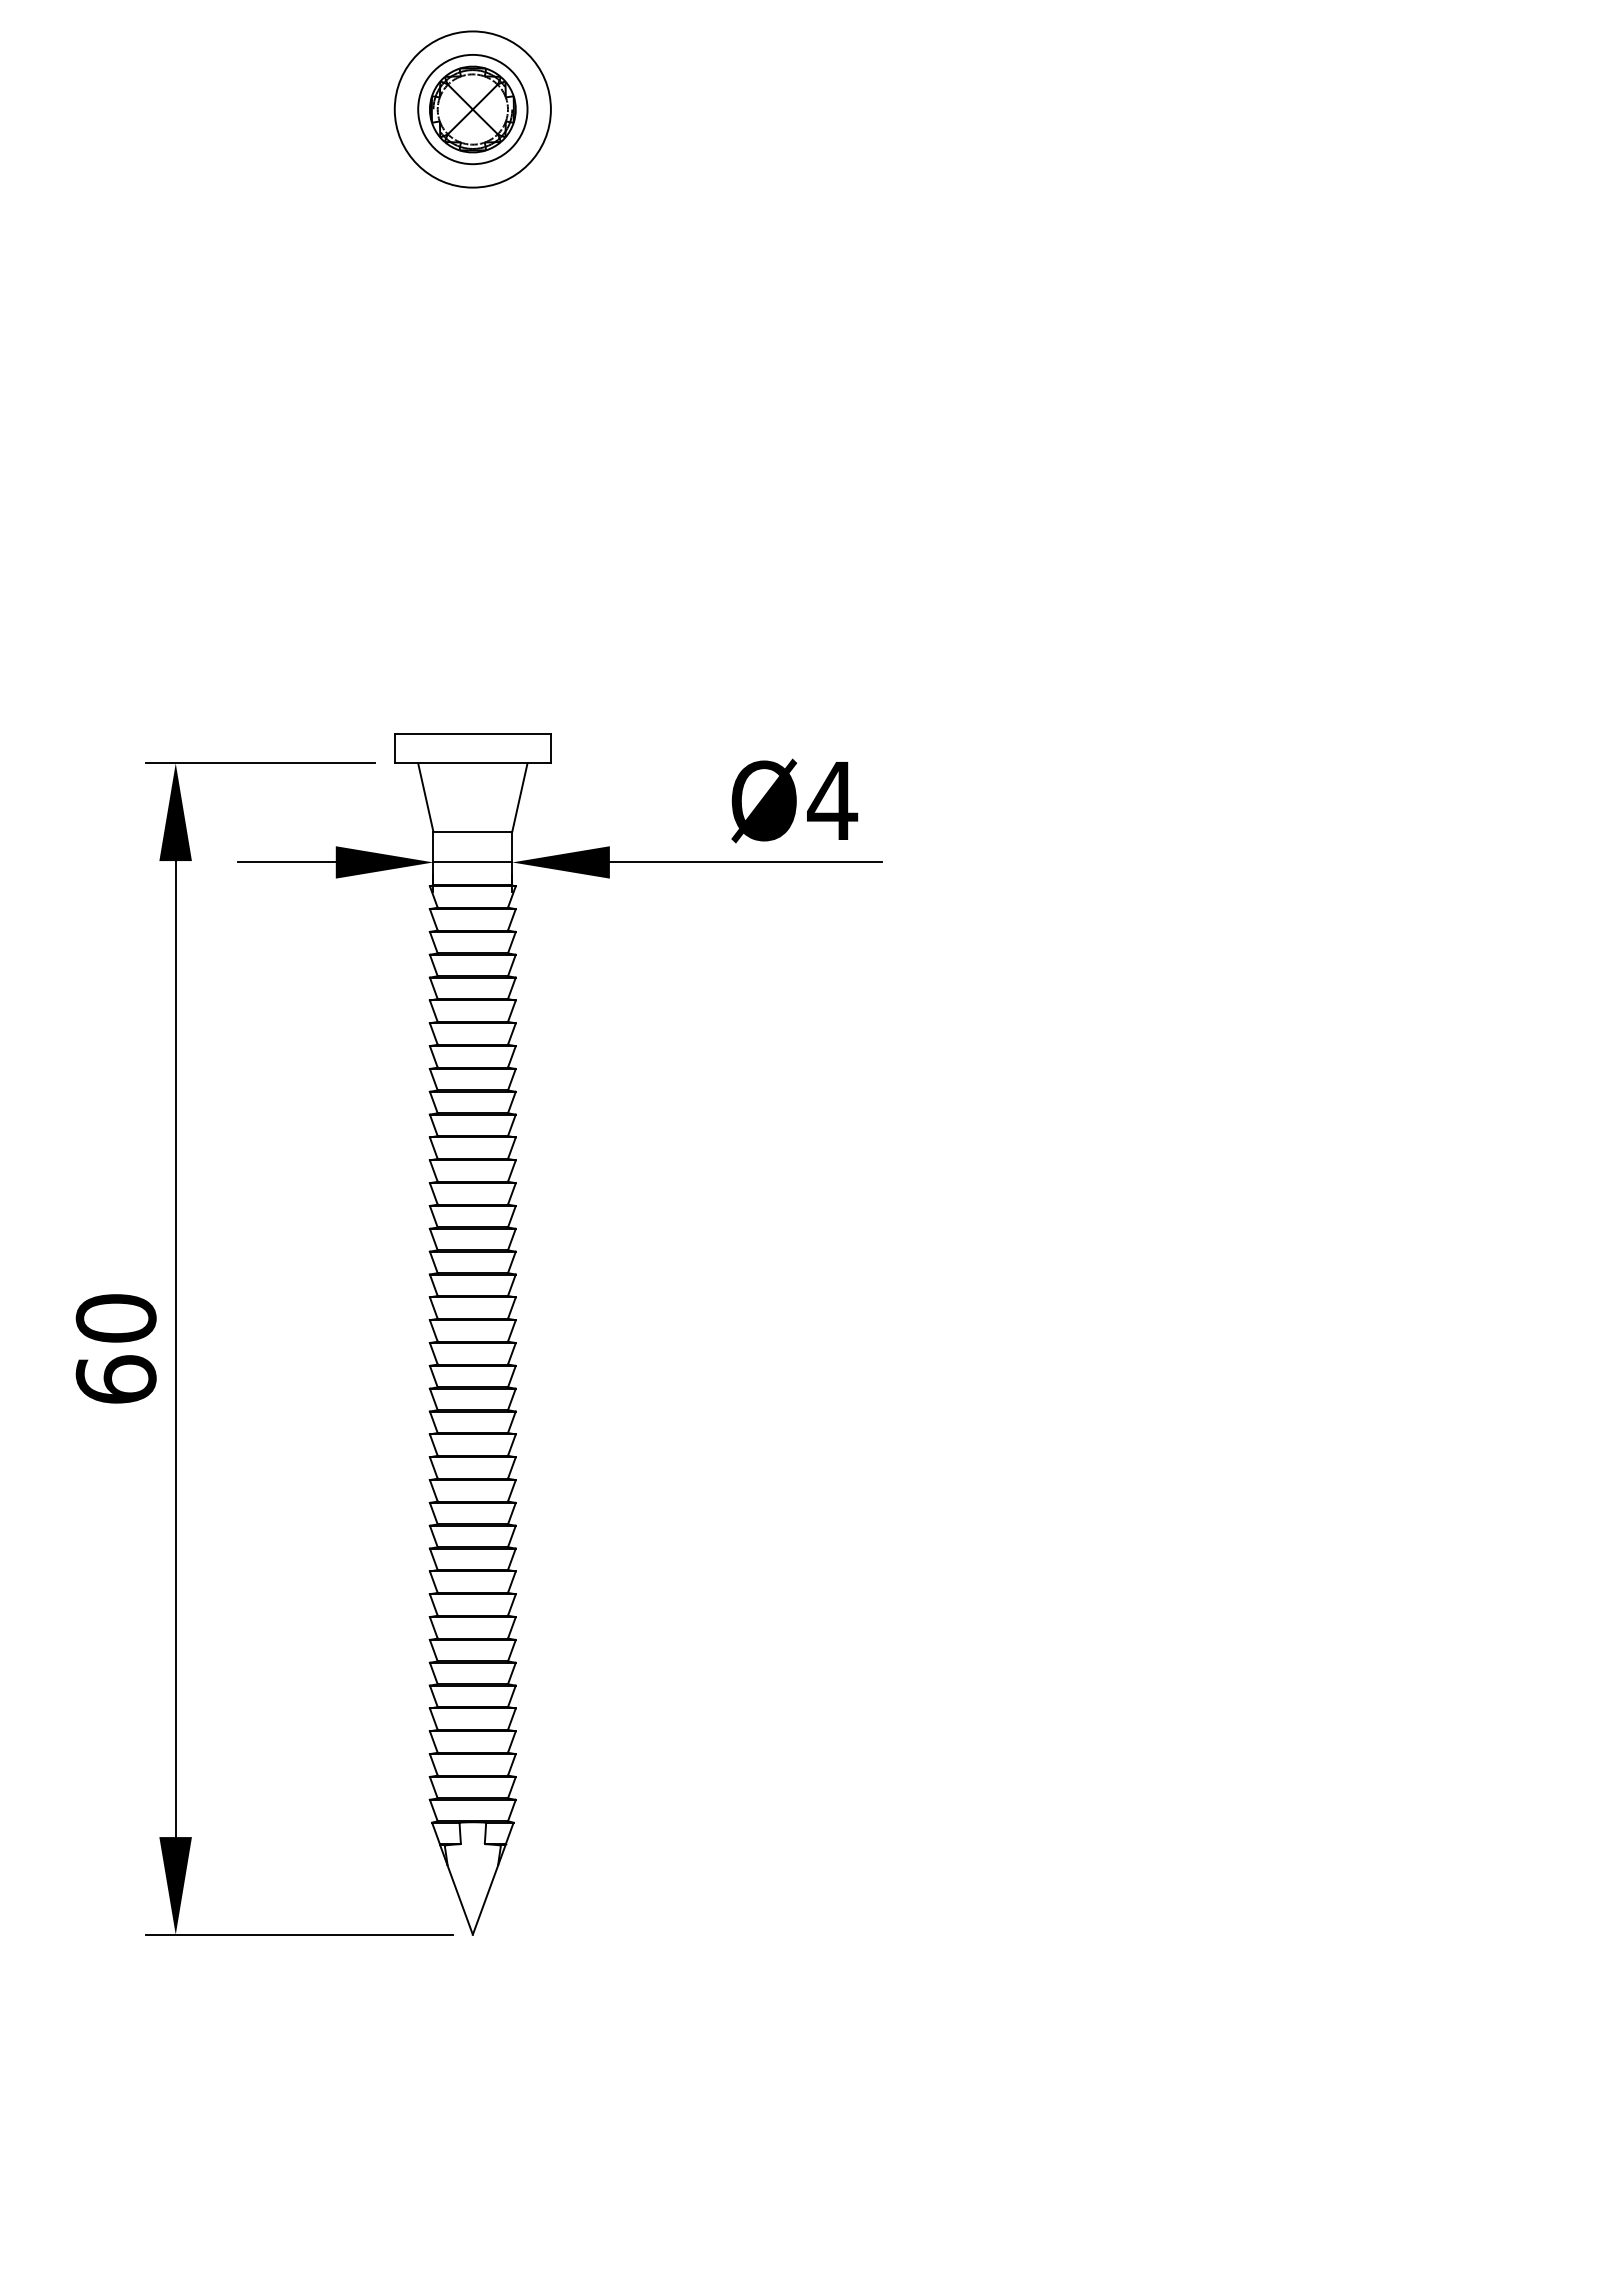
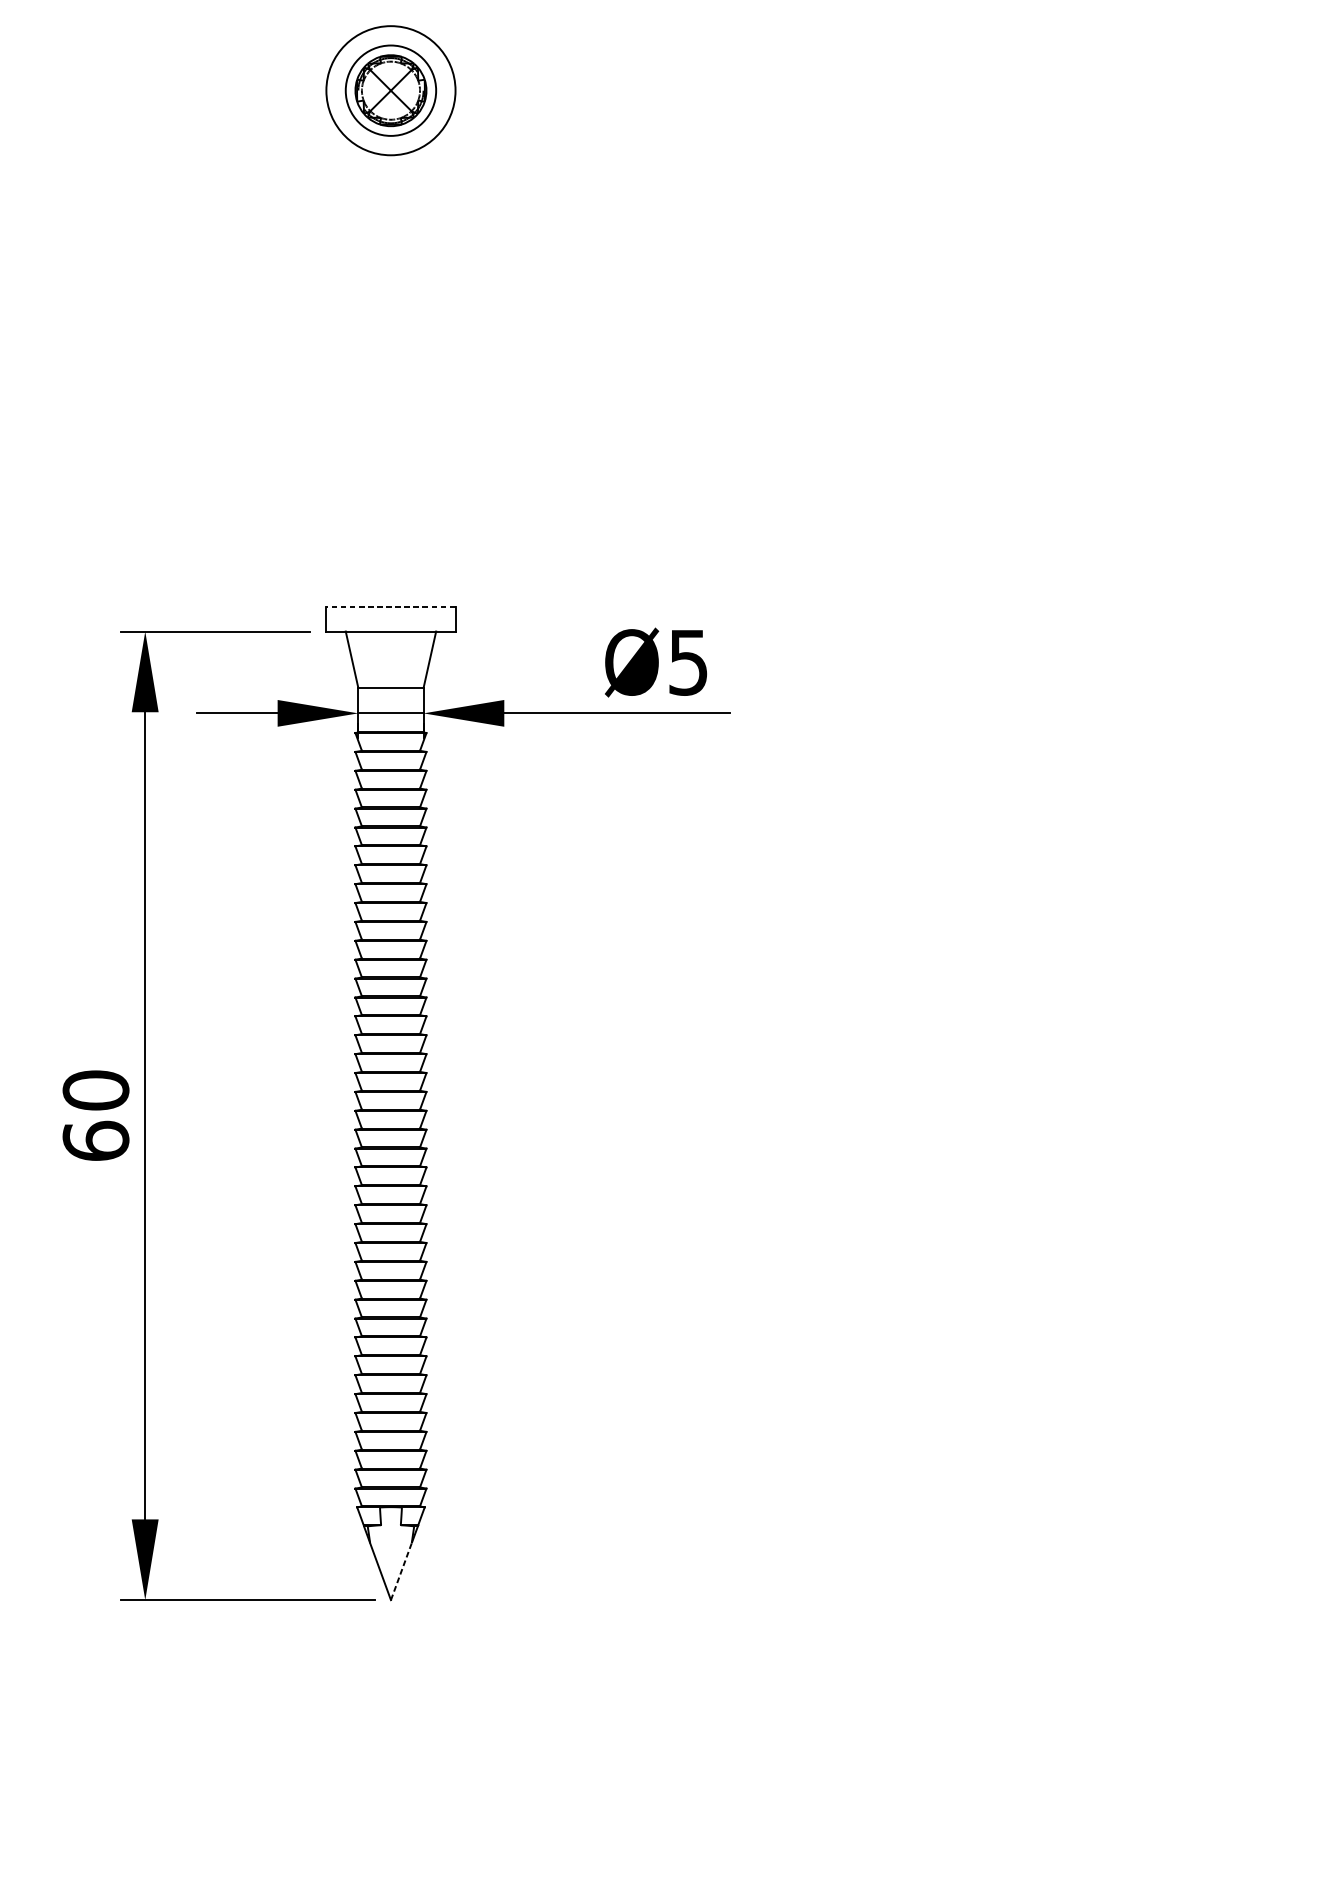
line: (472, 734) -> (390, 607), solid -> dashed
text: (832, 801) -> (688, 662), Ø4 -> Ø5
line: (485, 1900) -> (401, 1571), solid -> dashed

